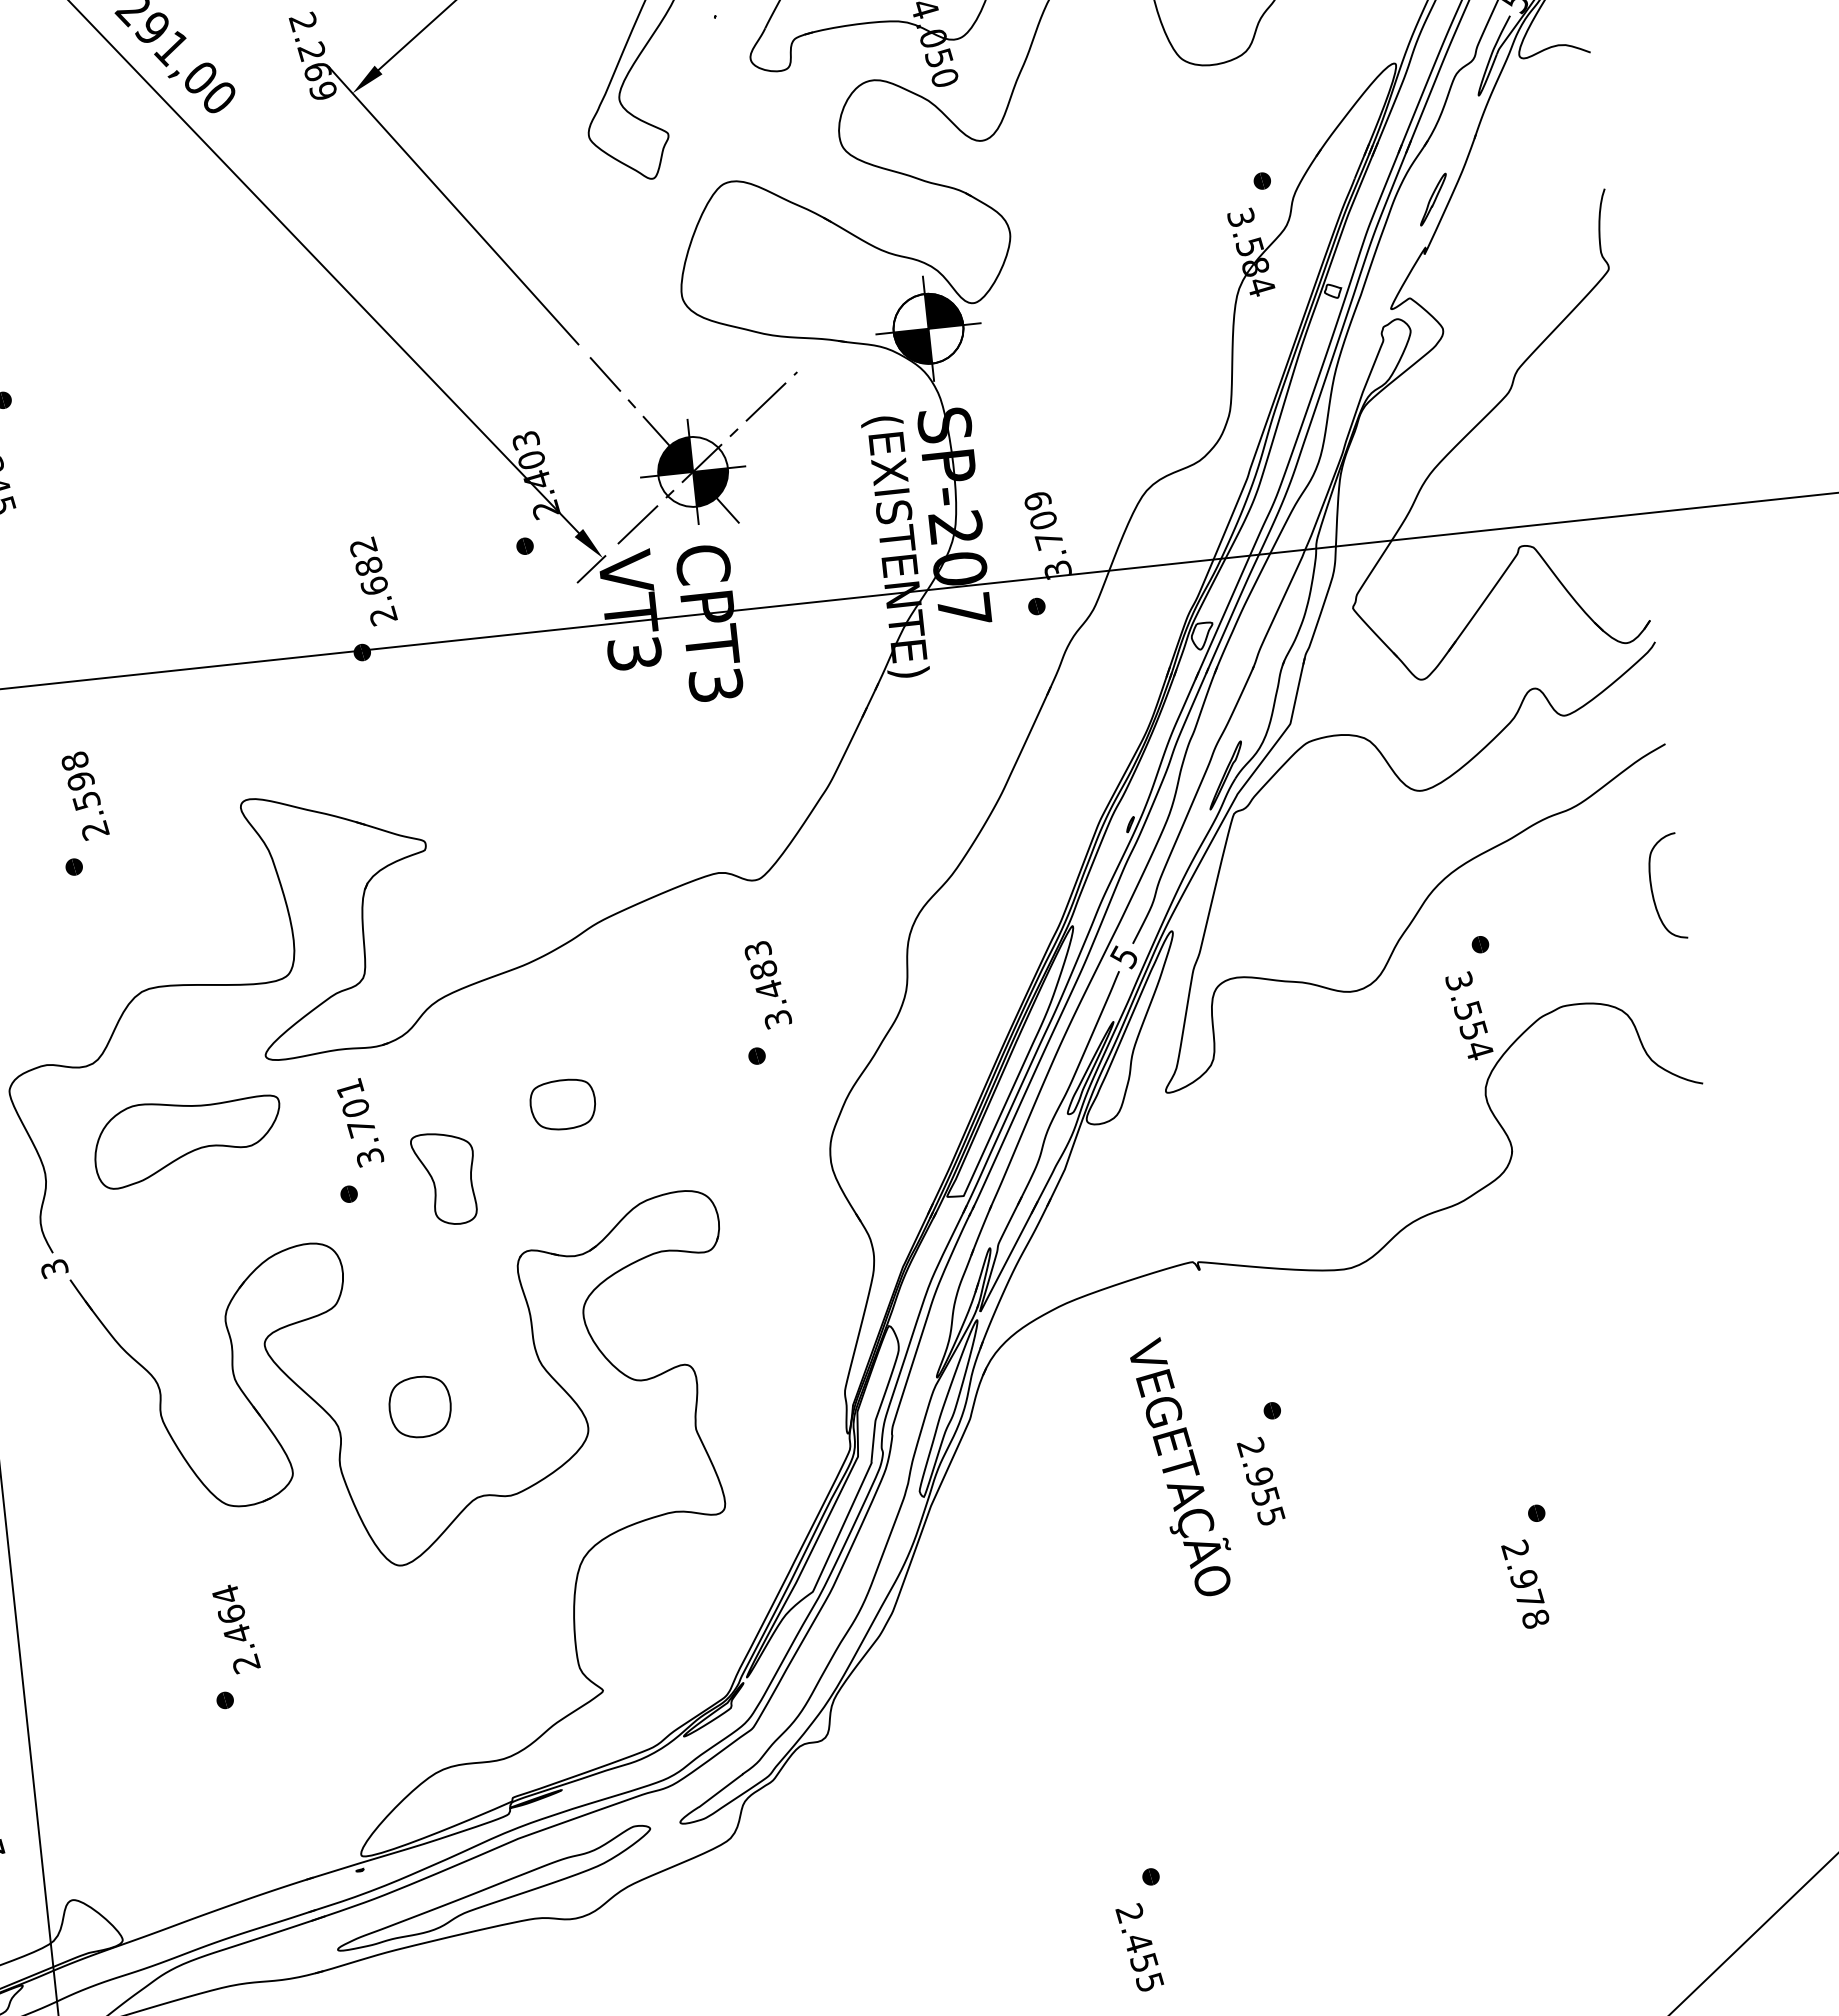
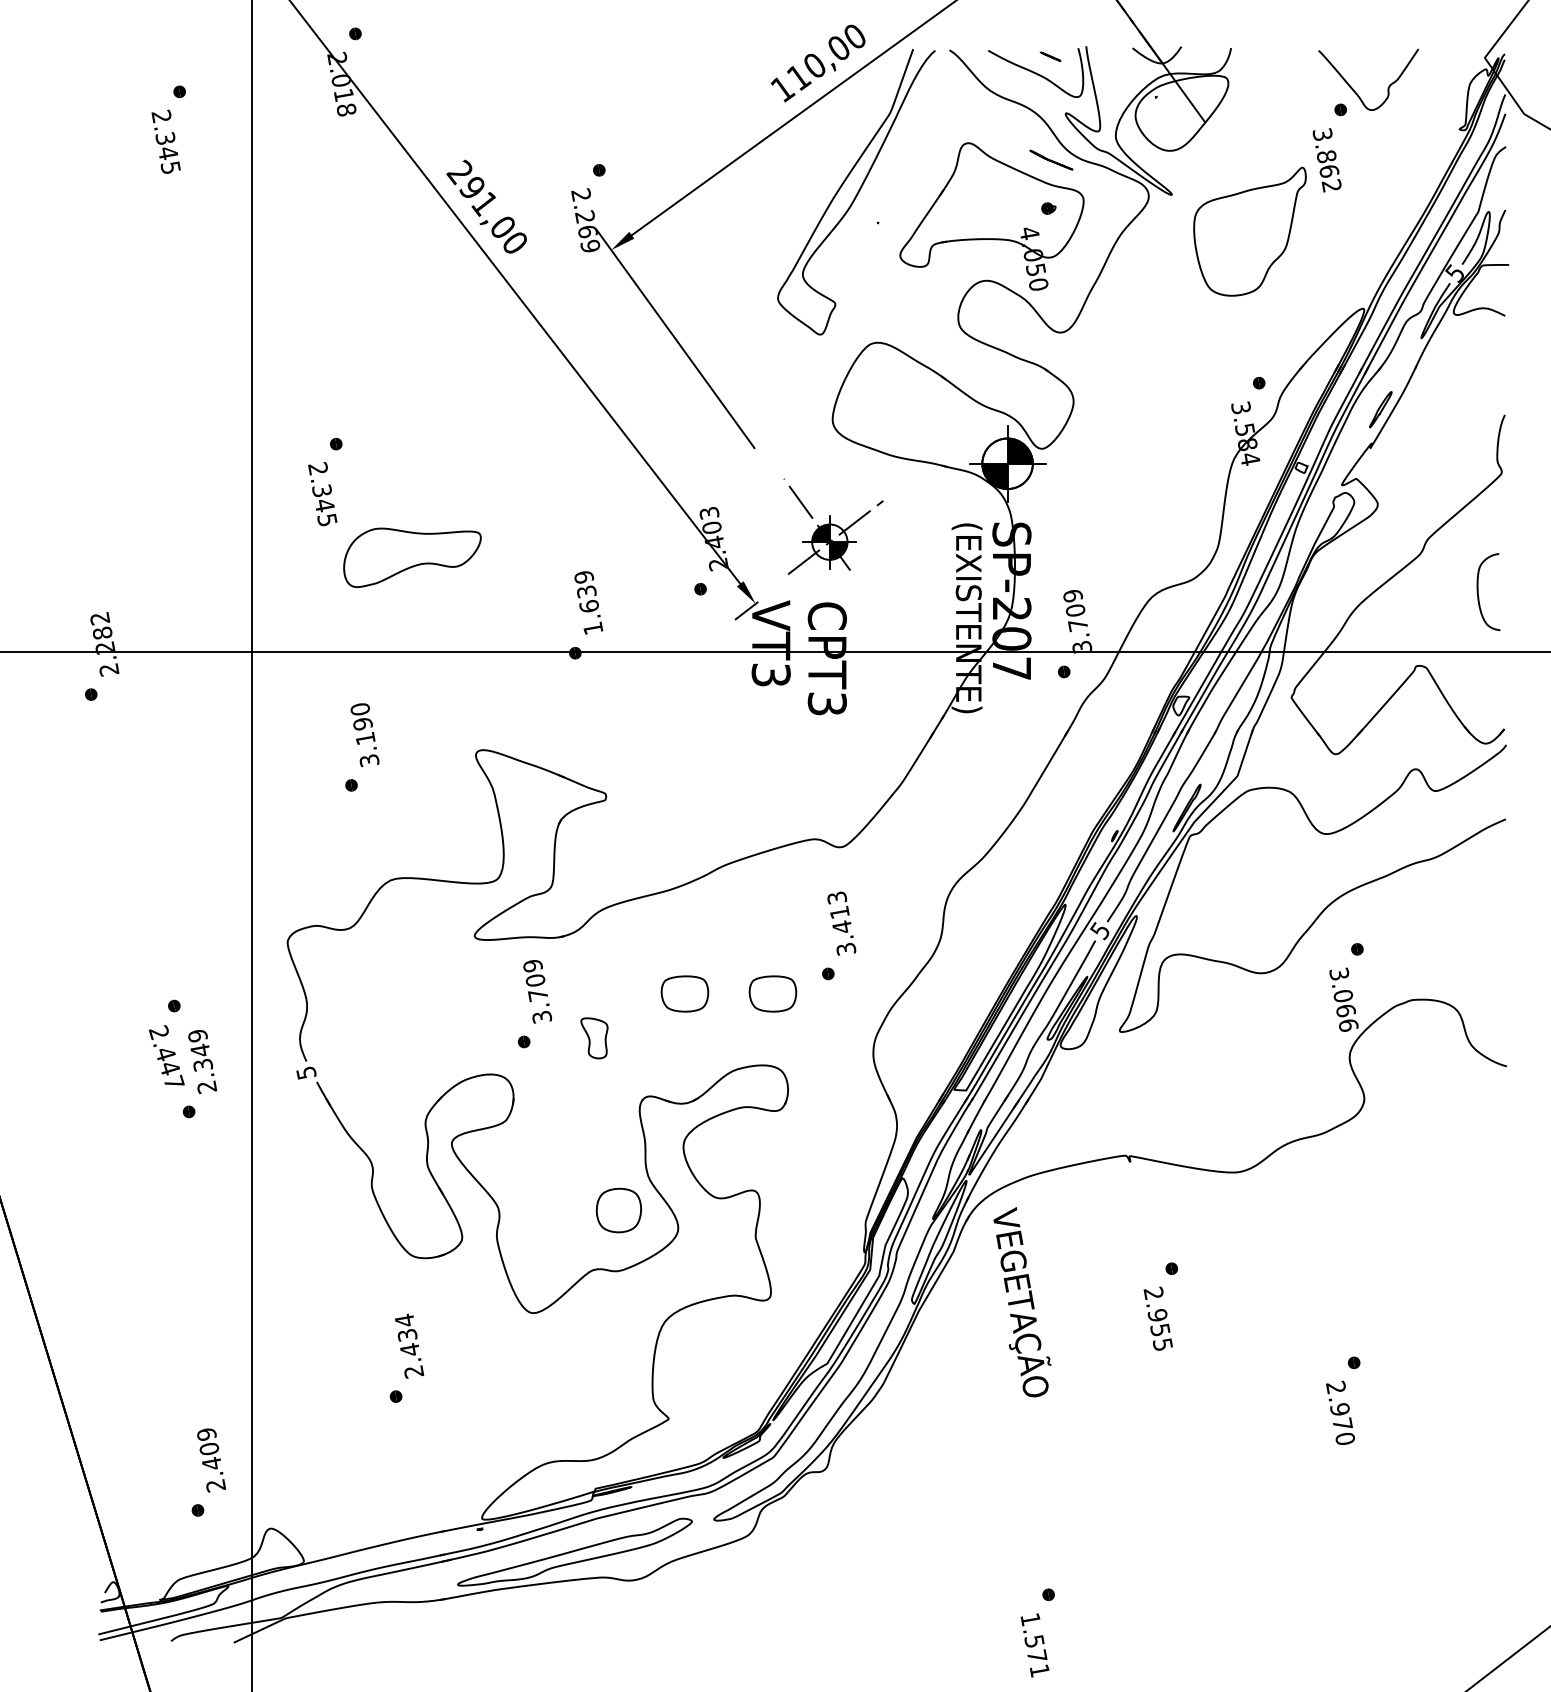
part: (701, 440) -> (835, 526), size x0.7
text: (374, 580) -> (589, 602), 2.682 -> 1.639
text: (84, 795) -> (364, 734), 2.598 -> 3.190
curve: (1652, 888) -> (1478, 592), moved
text: (763, 968) -> (839, 911), 3.483 -> 3.413
text: (1473, 1030) -> (1345, 1010), 3.554 -> 3.066
text: (349, 1087) -> (532, 965), 3.701 -> 3.709
part: (683, 1091) -> (772, 993), added
part: (188, 1139) -> (412, 557), moved
part: (445, 1179) -> (594, 1038), size x0.6
text: (53, 1268) -> (305, 1072), 3 -> 5
part: (419, 1407) -> (618, 1210), moved
text: (1182, 1467) -> (1022, 1302), moved
text: (231, 1613) -> (407, 1334), 2.464 -> 2.434
text: (1534, 1618) -> (1344, 1438), 2.978 -> 2.970
text: (1138, 1947) -> (1034, 1644), 2.455 -> 1.571

